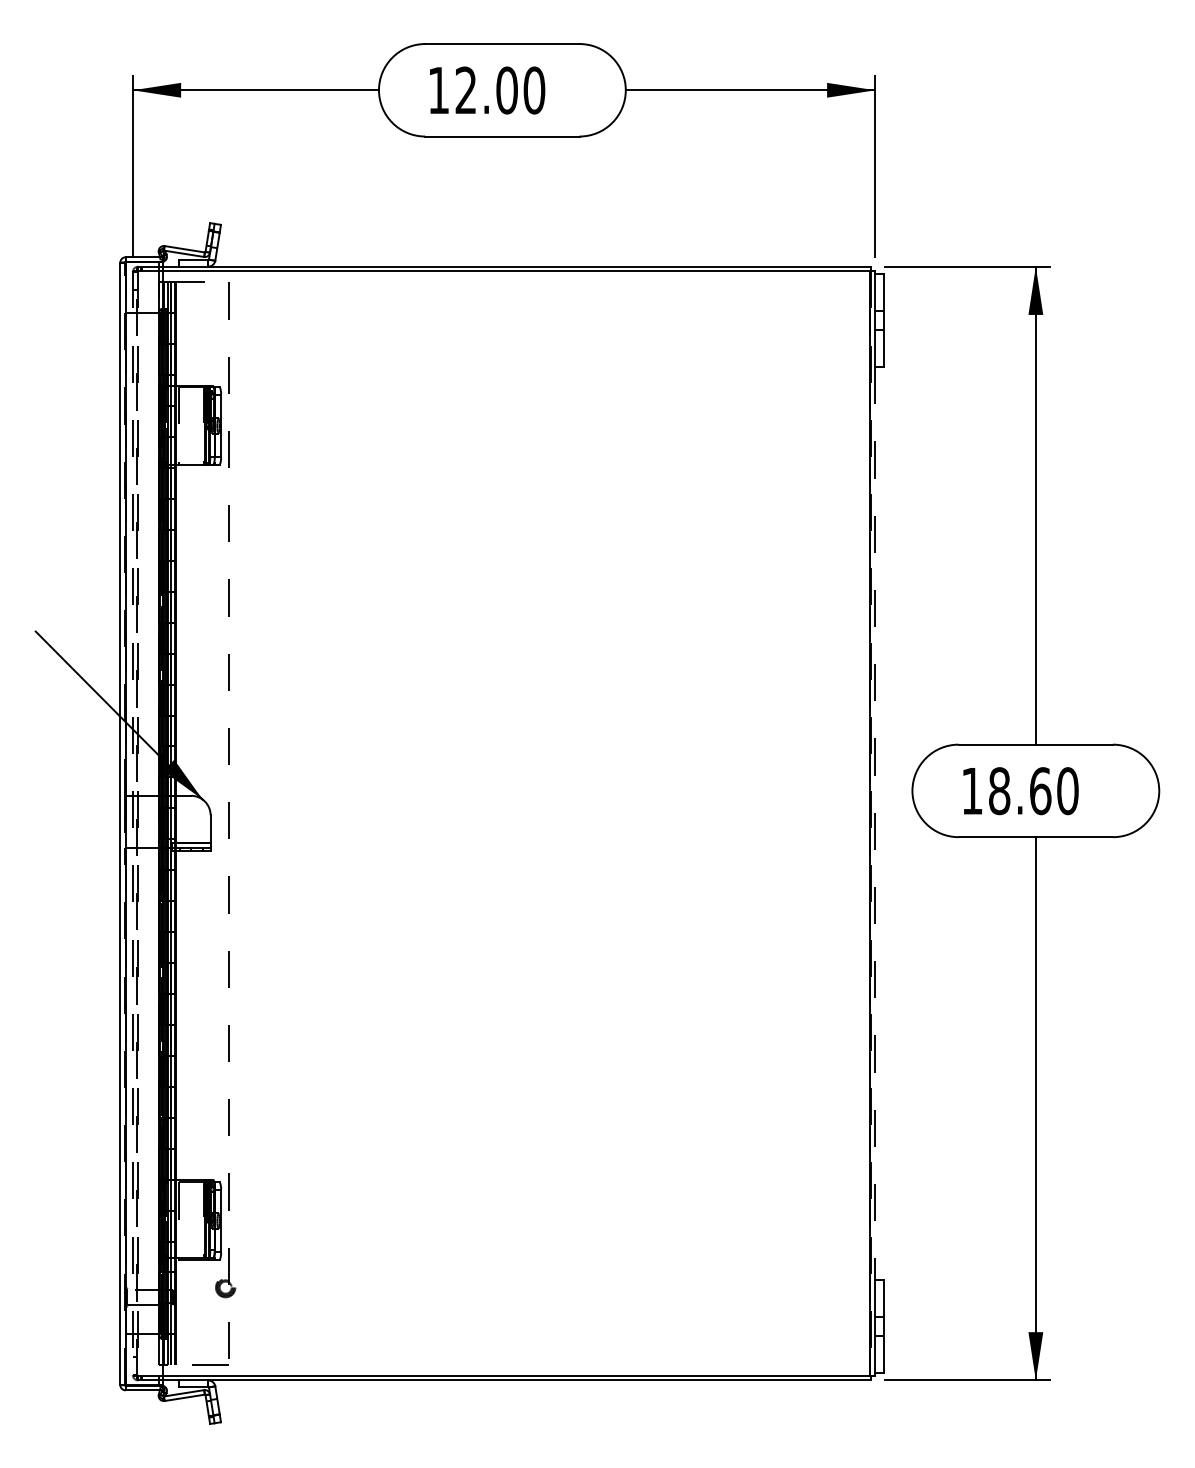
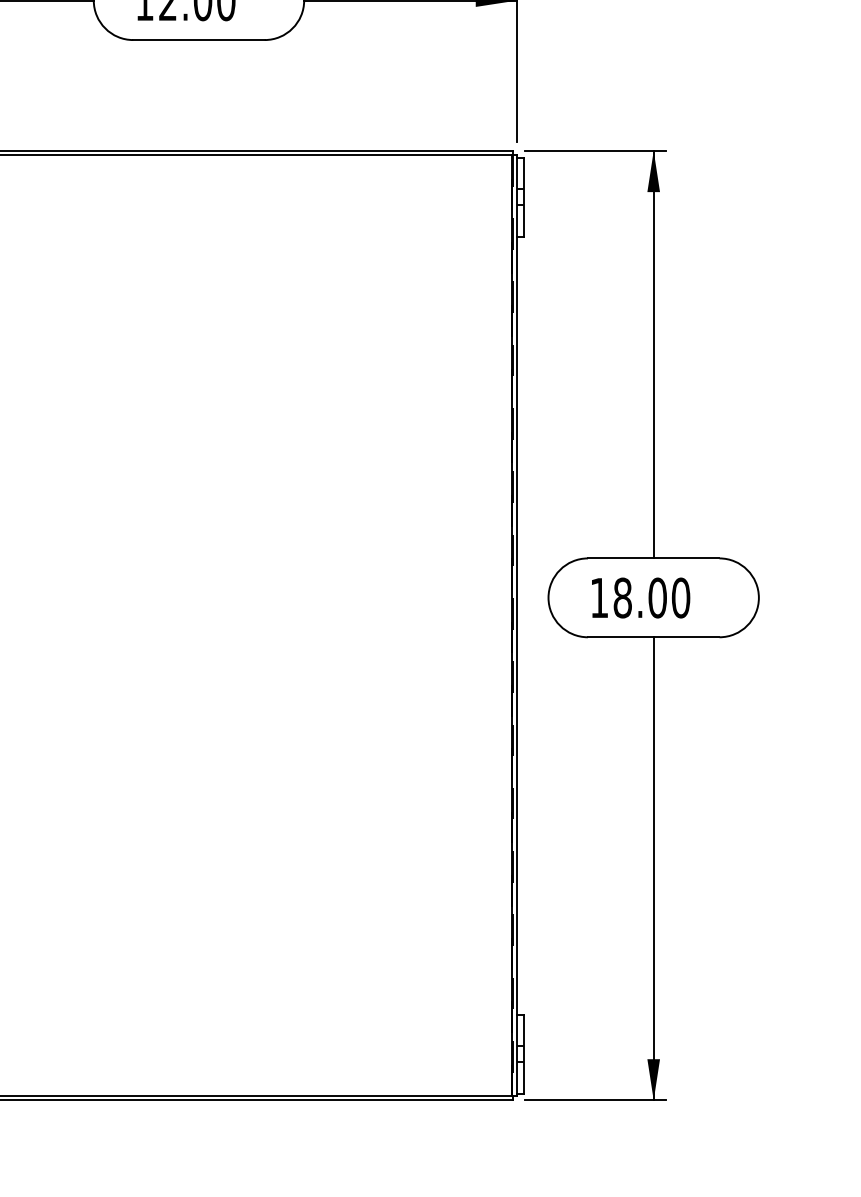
text: (1040, 791) -> (657, 598), 18.60 -> 18.00
line: (875, 824) -> (517, 626), dashed -> solid

